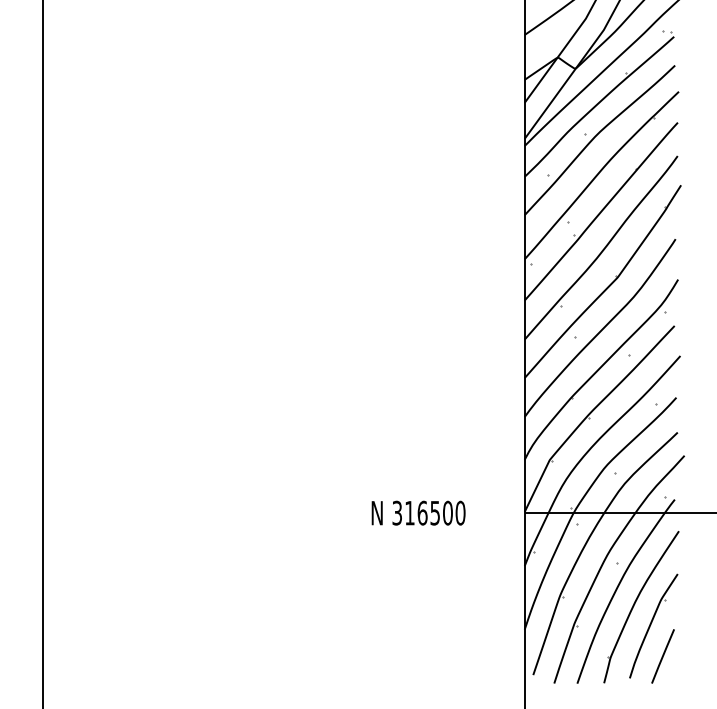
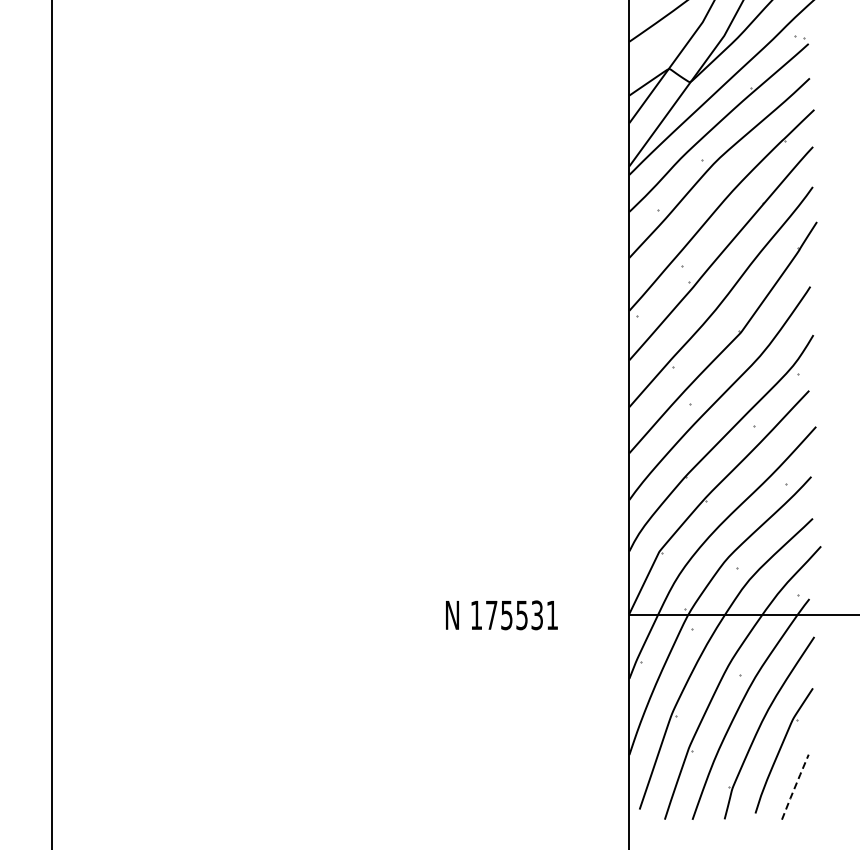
text: (428, 513) -> (514, 615), 316500 -> 175531
line: (663, 655) -> (795, 786), solid -> dashed

